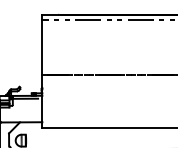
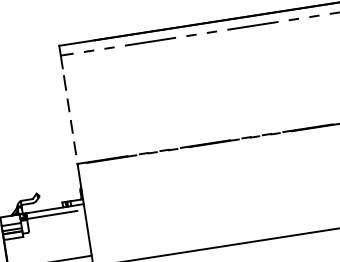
line: (42, 47) -> (69, 109), solid -> dashed

